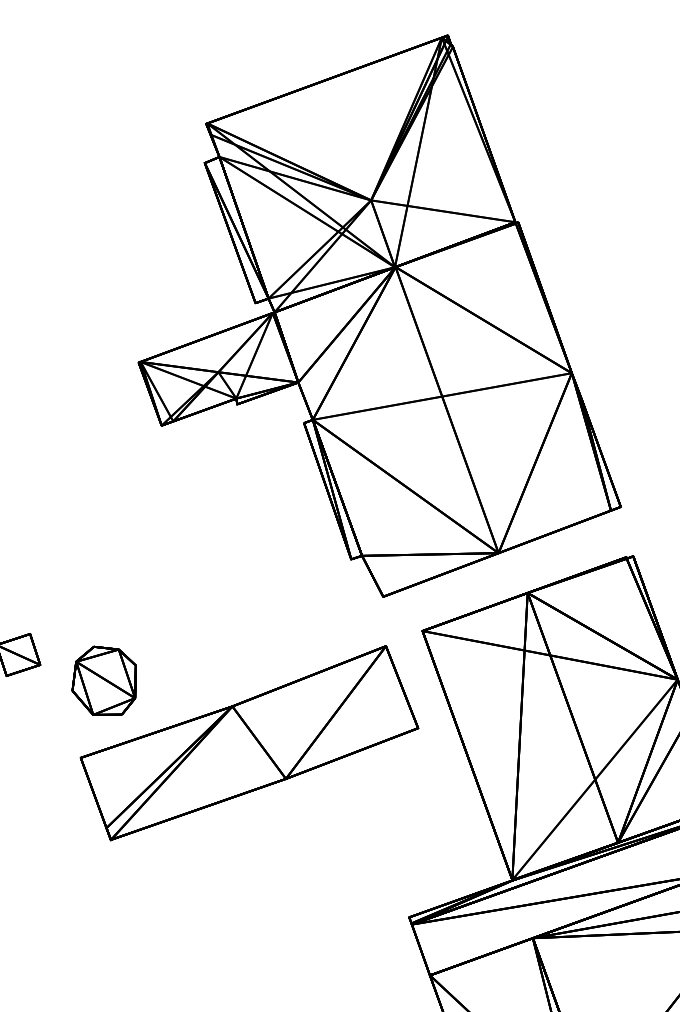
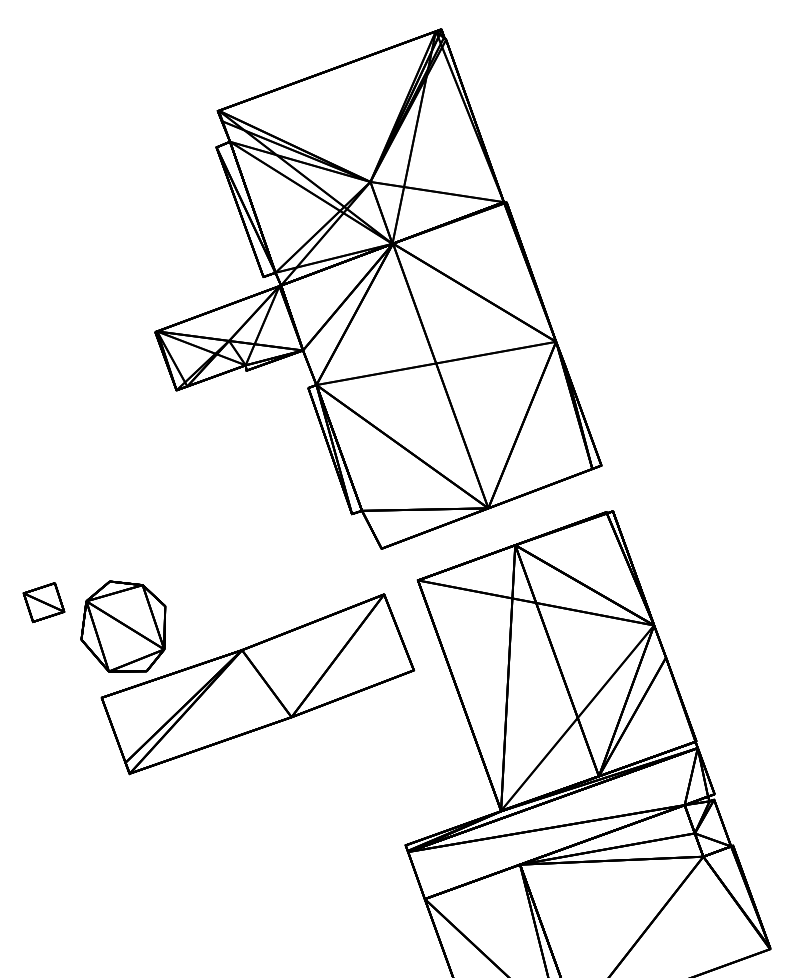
part: (104, 680) -> (123, 626), size x1.43

